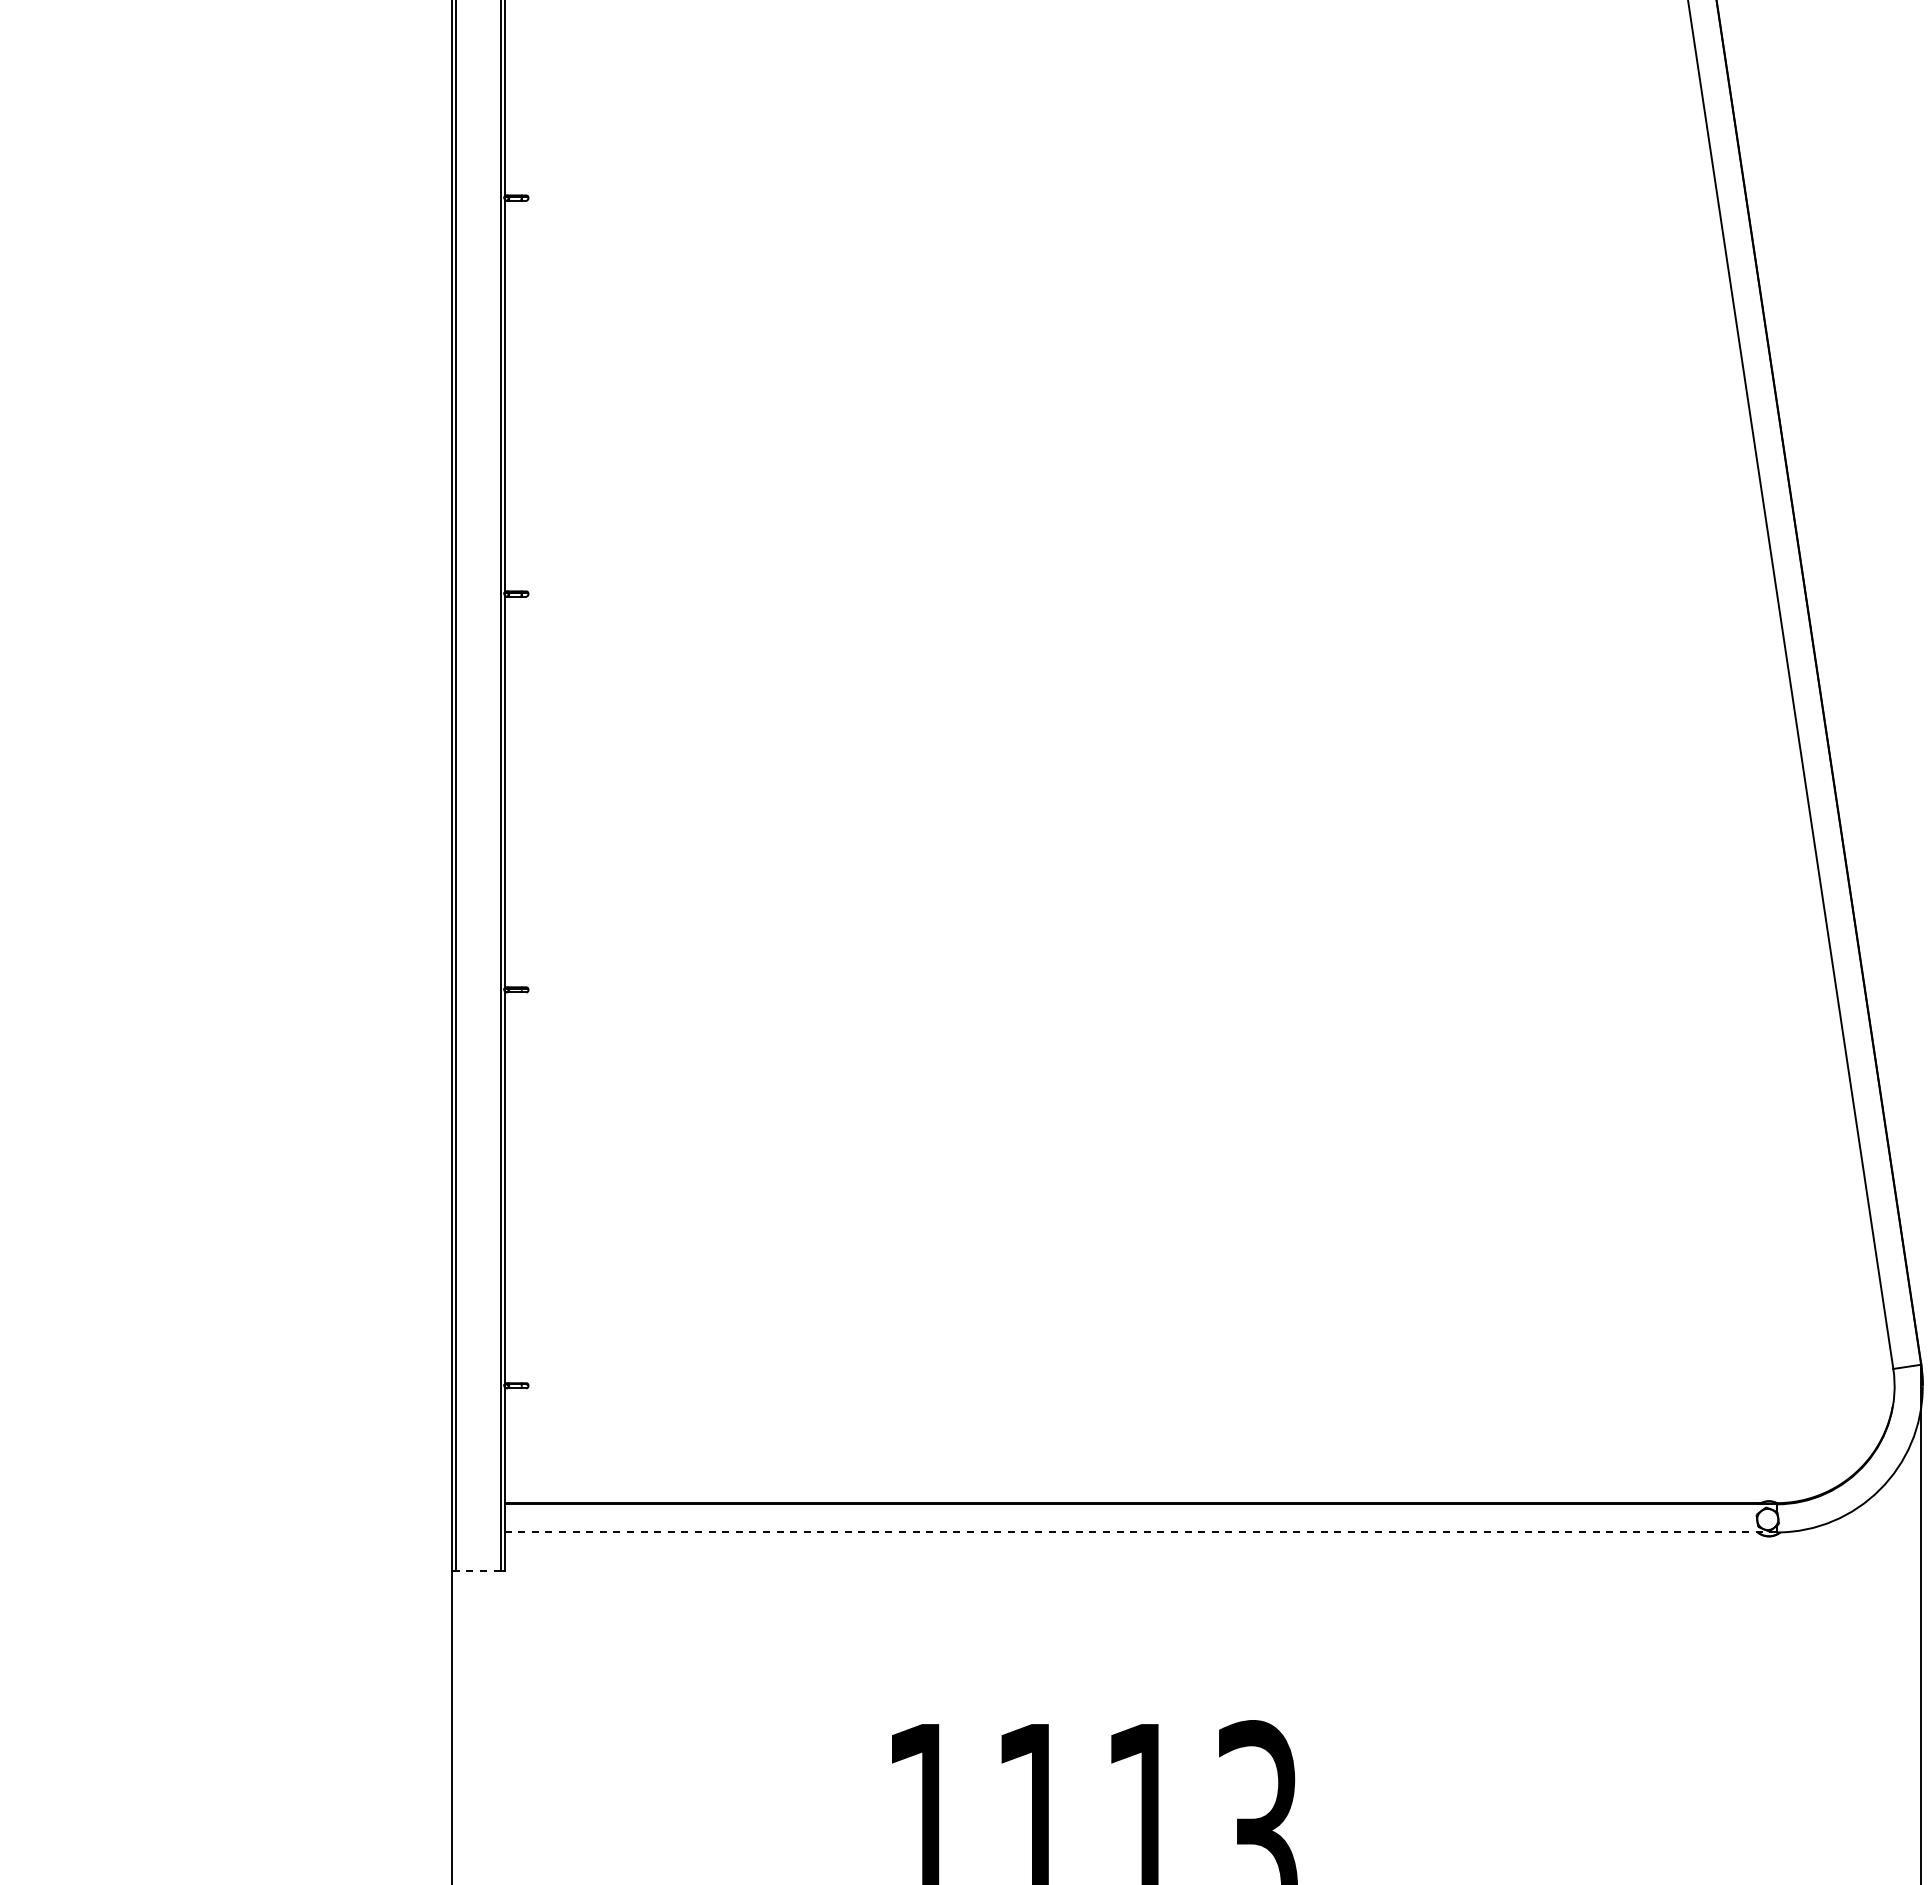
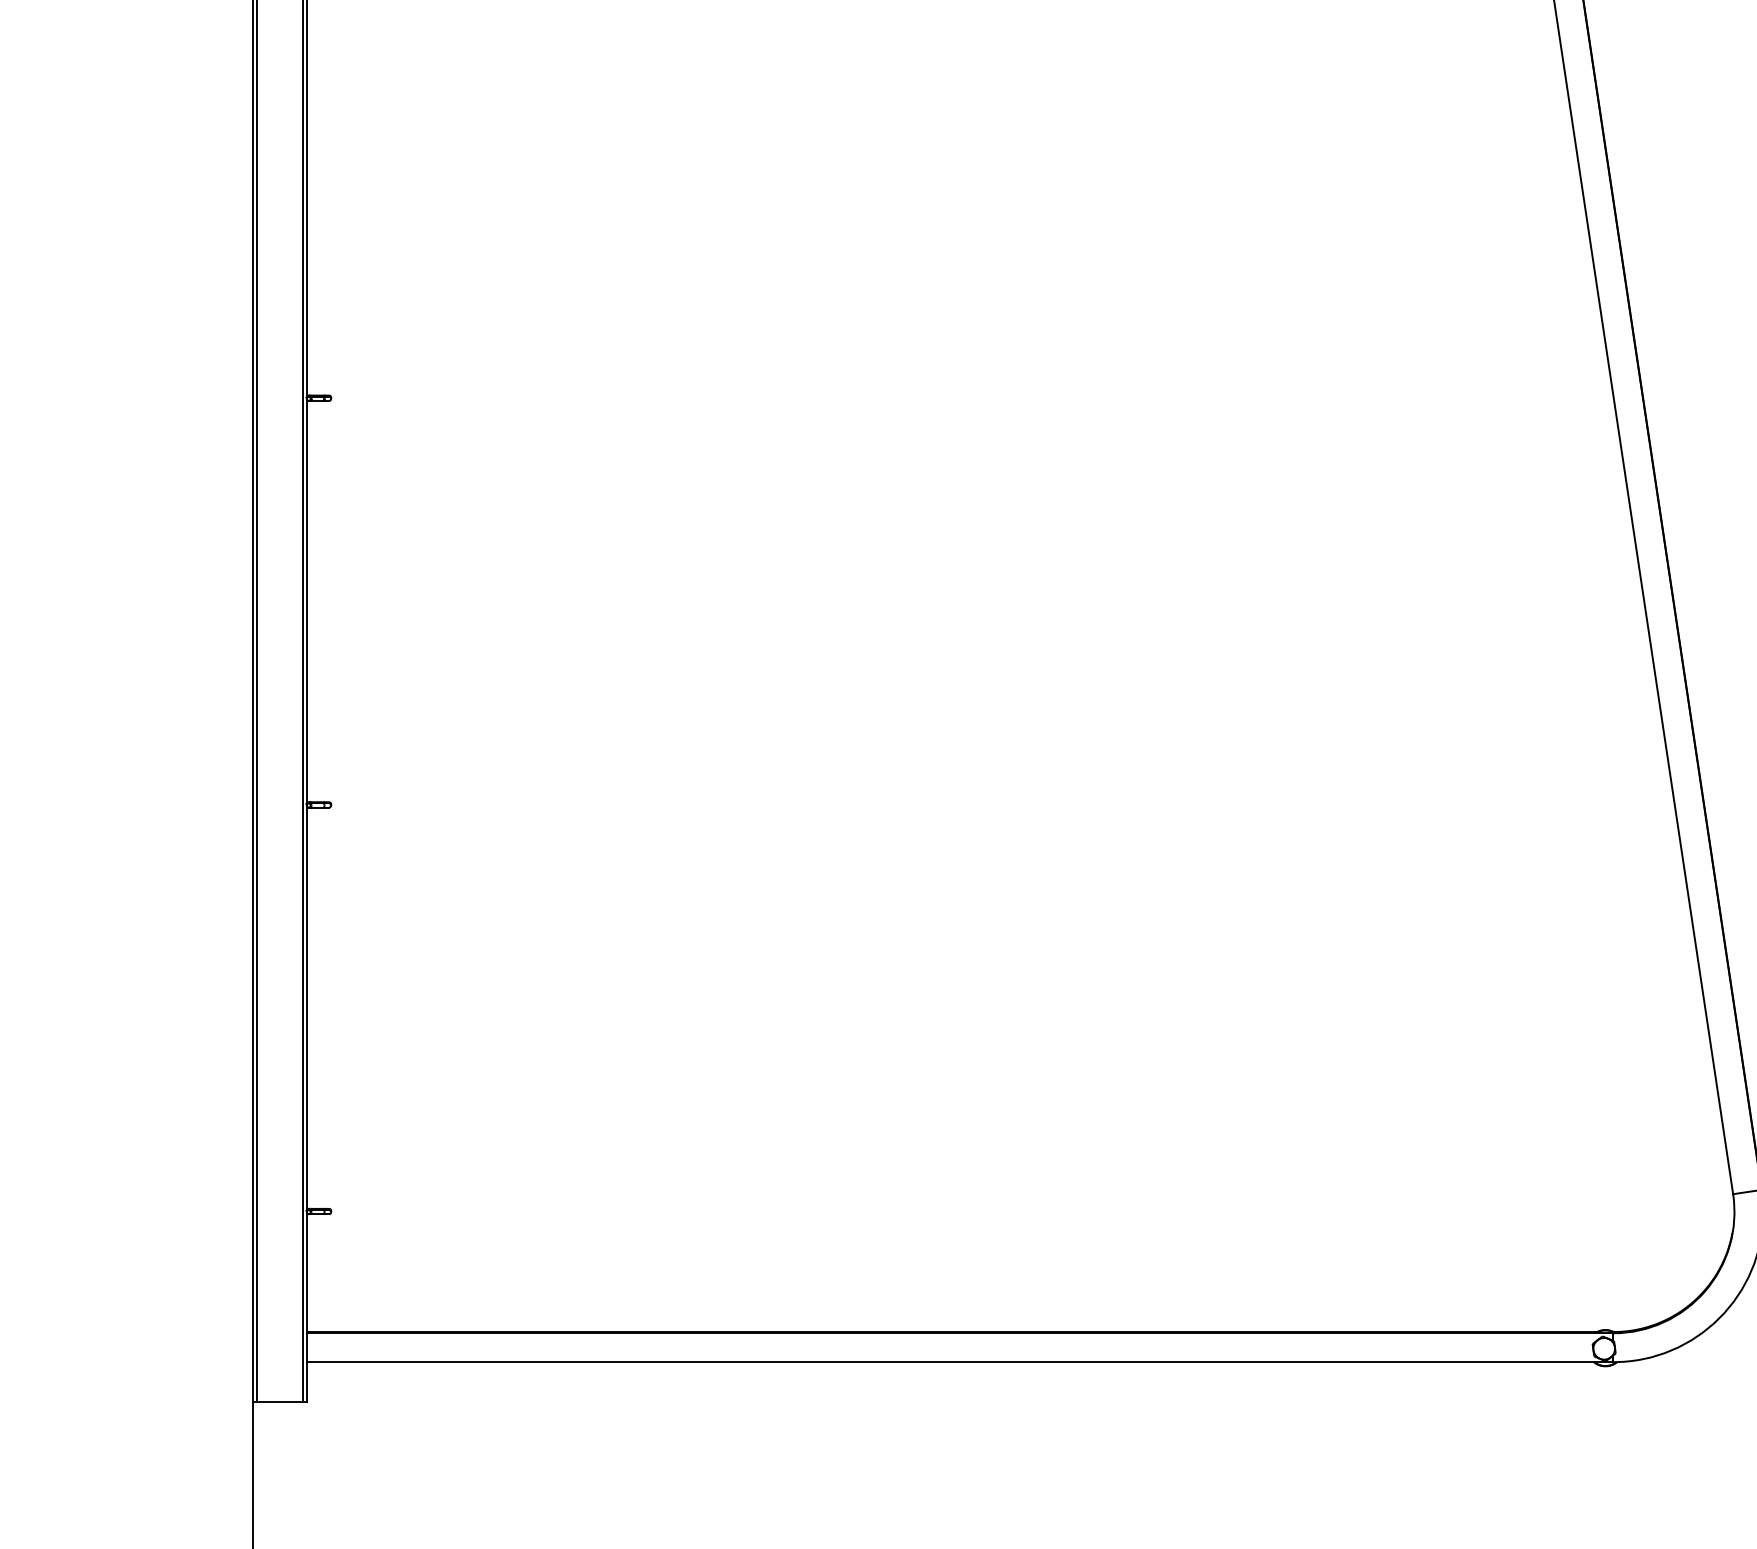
line: (1141, 1532) -> (960, 1362), dashed -> solid
line: (477, 1571) -> (278, 1402), dashed -> solid

